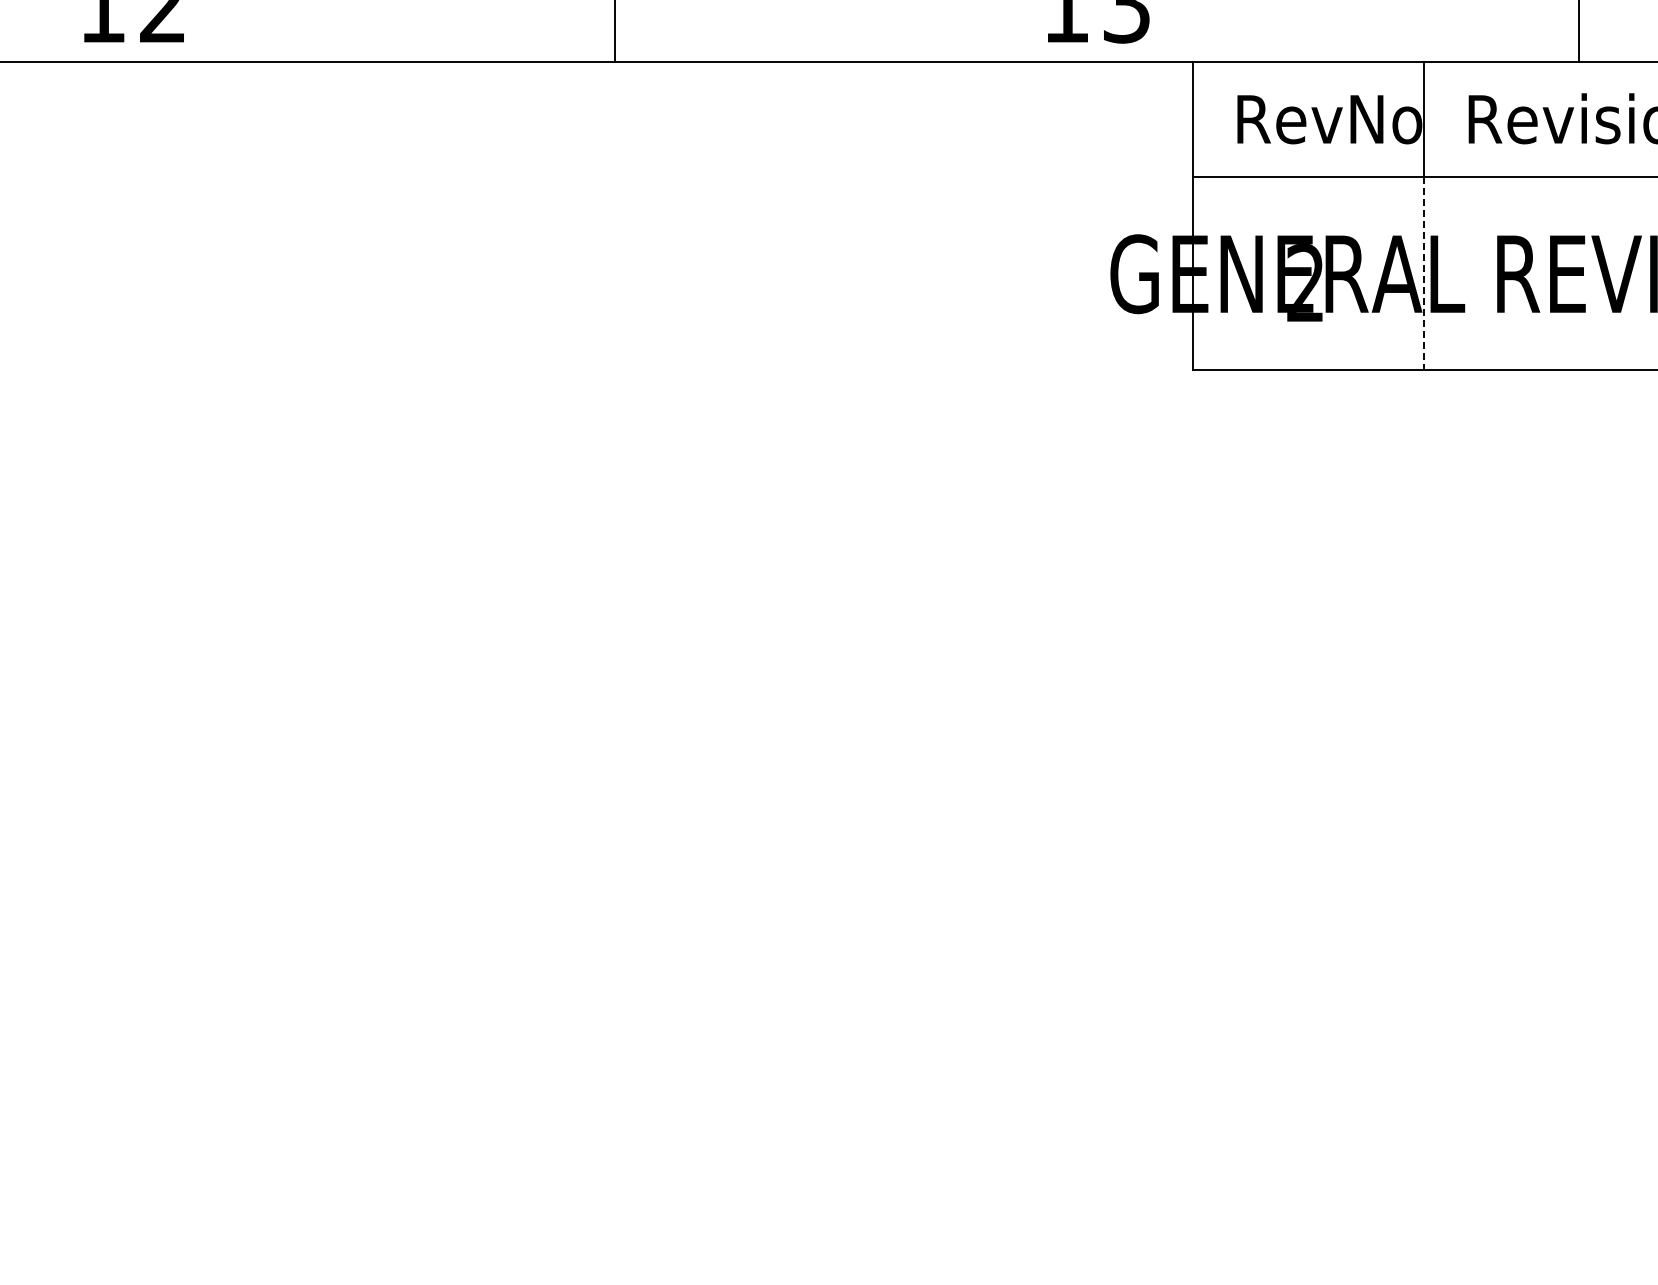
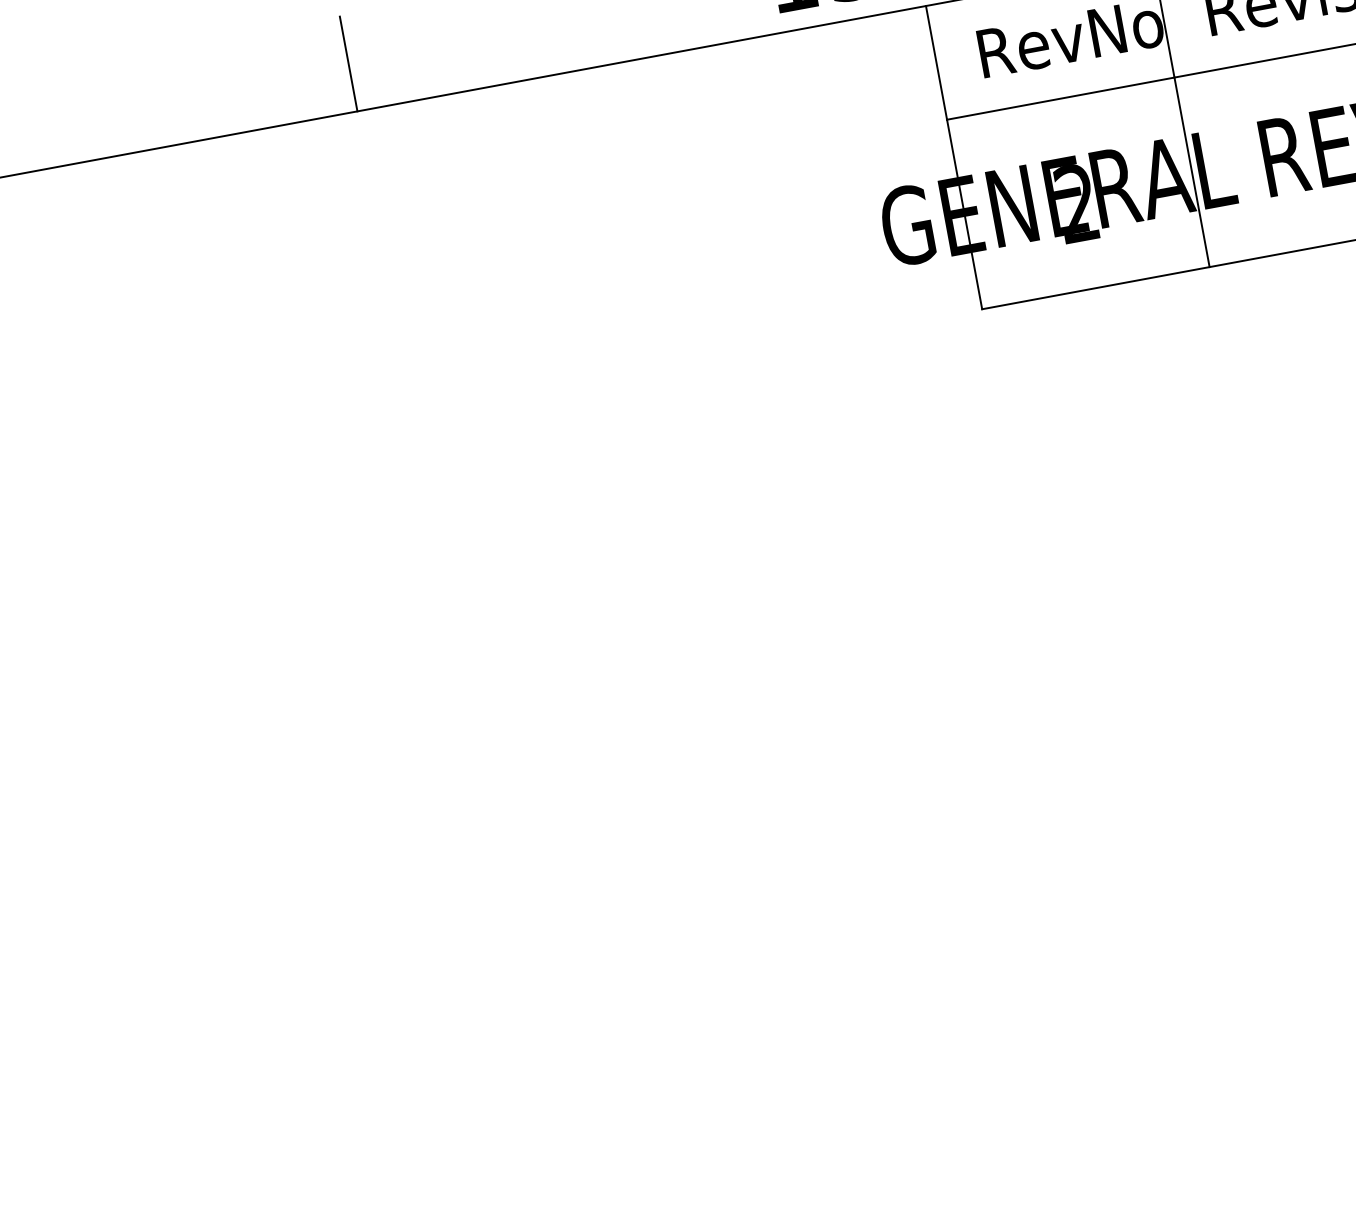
line: (1424, 274) -> (1192, 173), dashed -> solid

